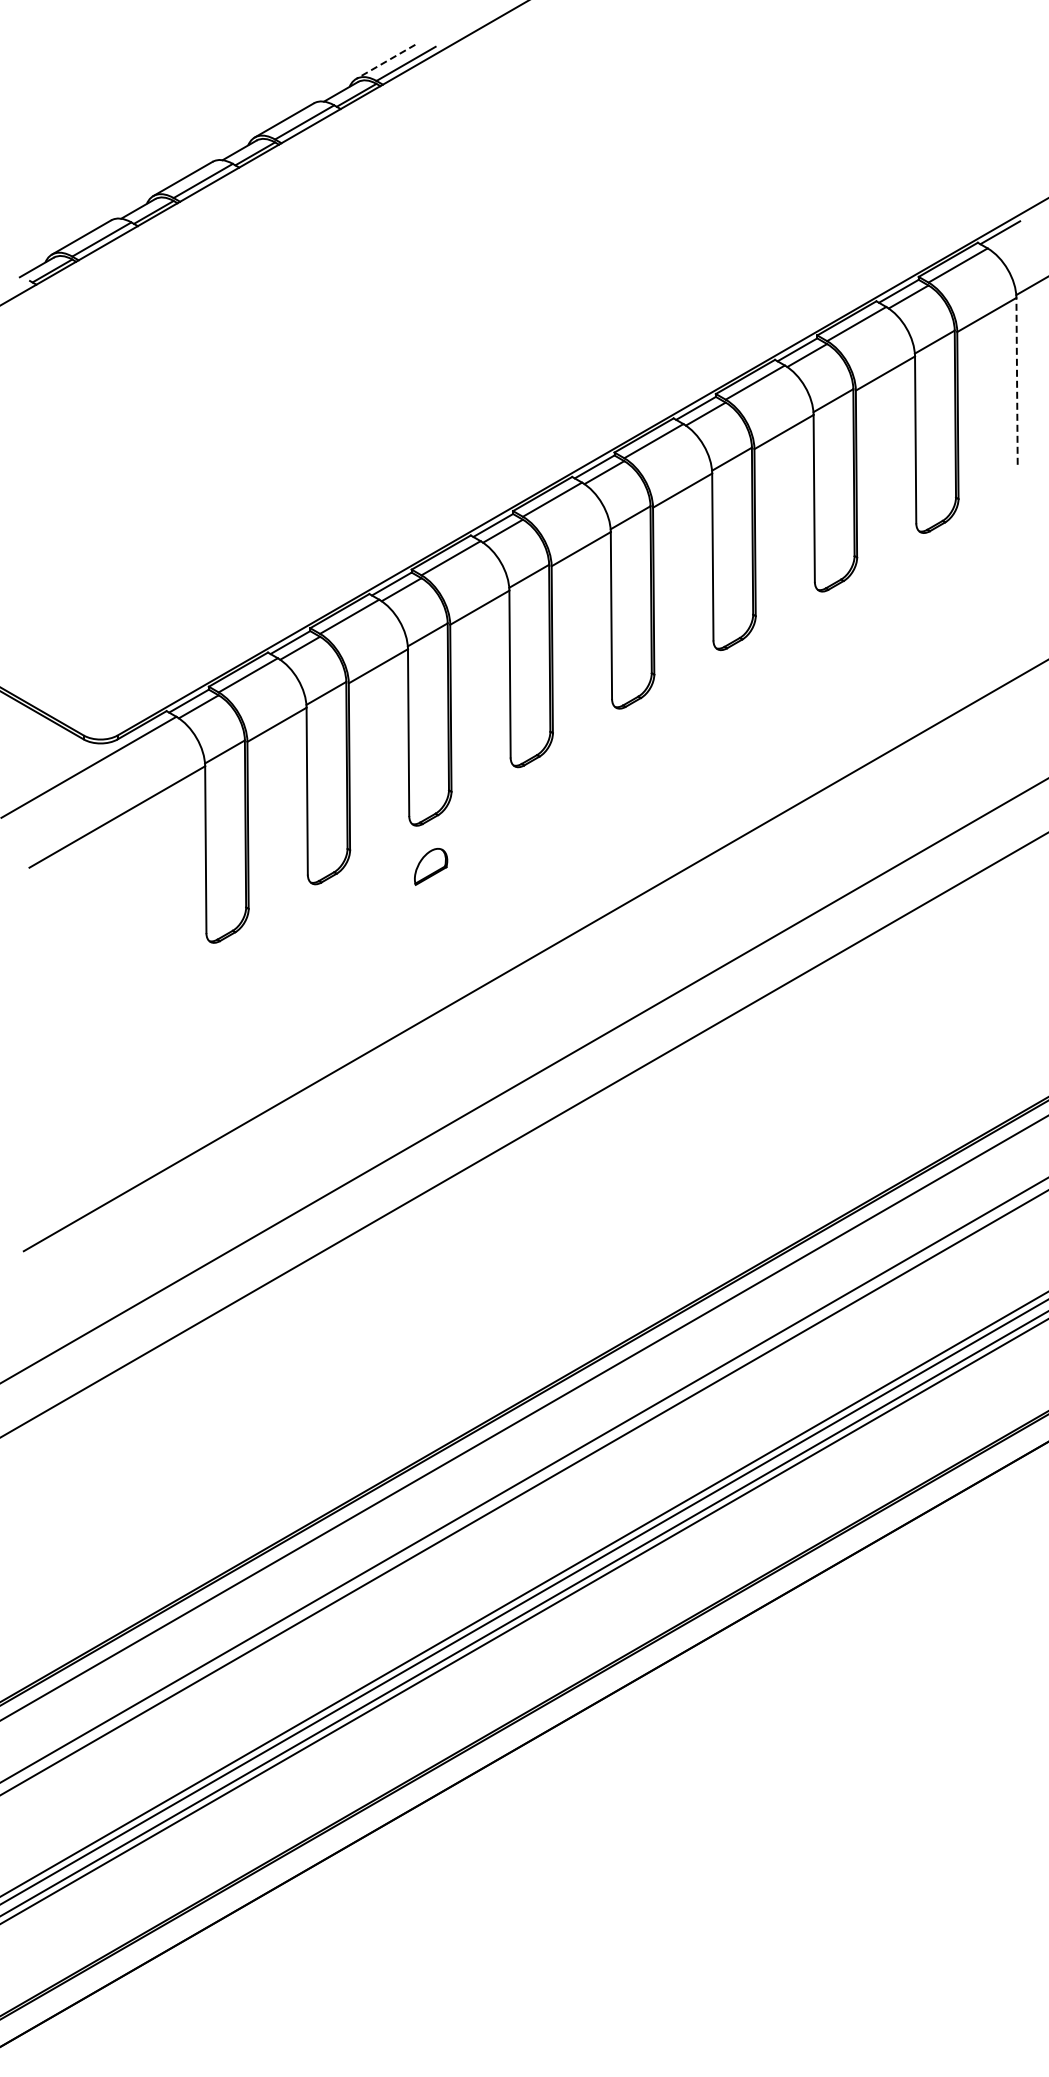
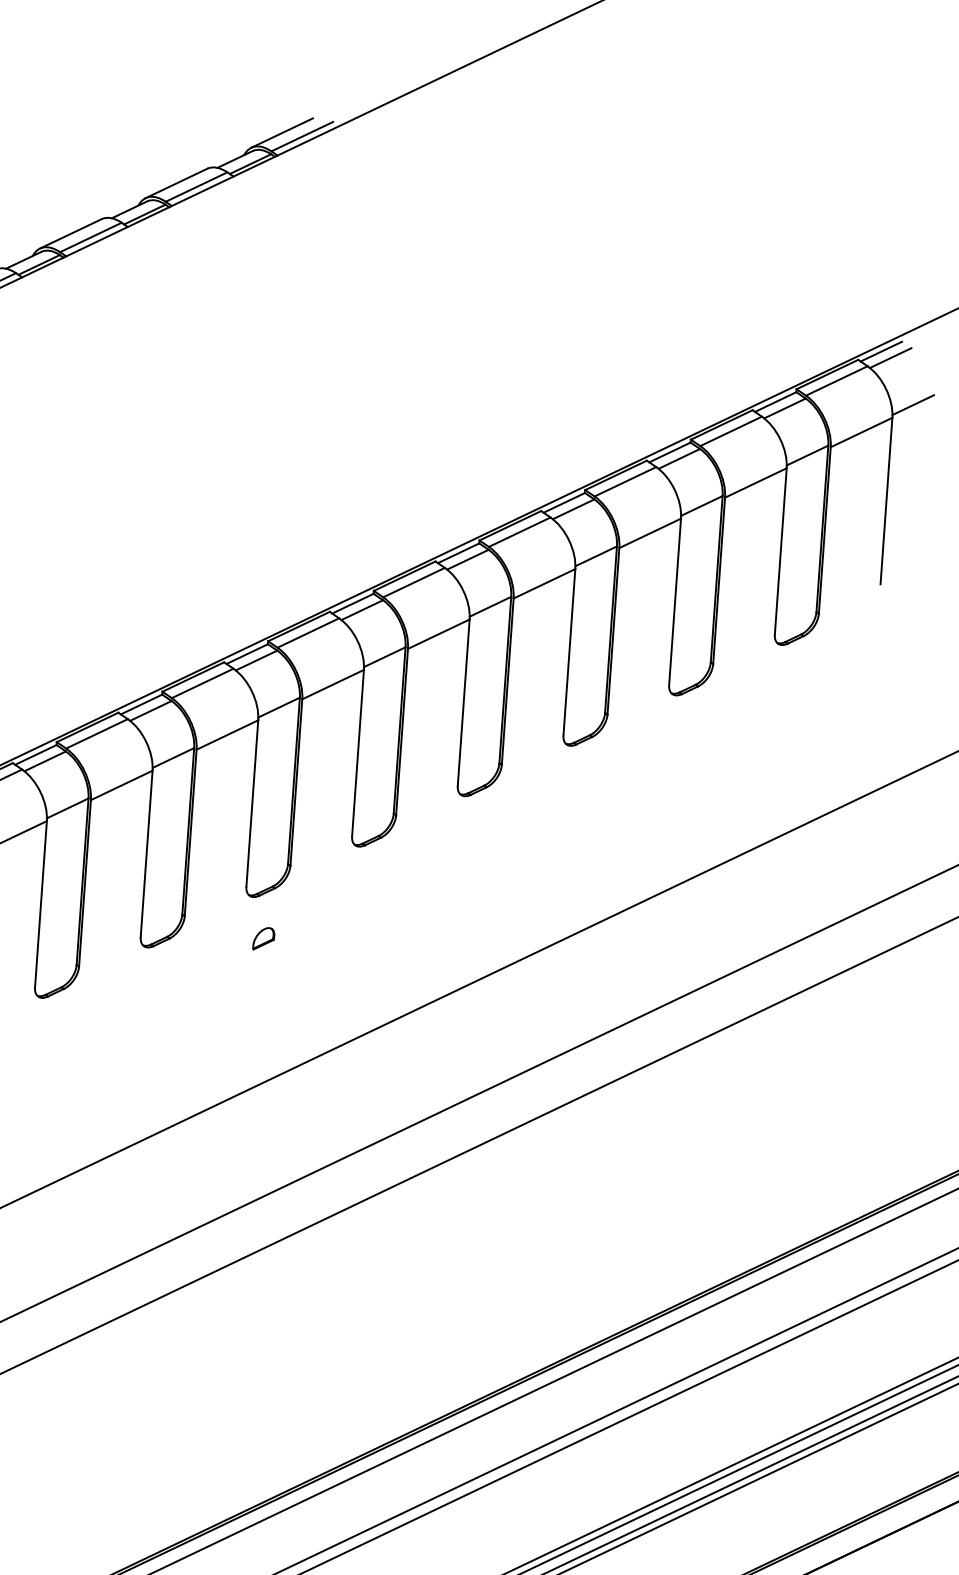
line: (385, 62) -> (281, 133), dashed -> solid
line: (1009, 237) -> (890, 357), added
line: (1017, 380) -> (886, 500), dashed -> solid
part: (430, 866) -> (263, 938), size x0.62

